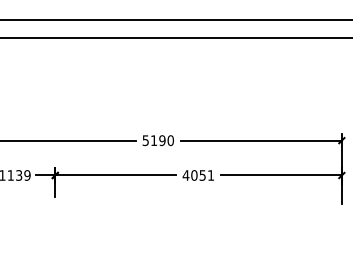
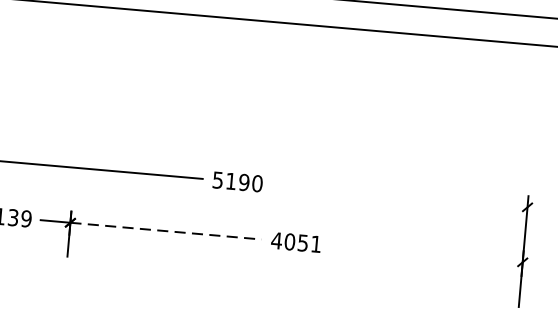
line: (260, 140) -> (399, 195), removed
line: (115, 175) -> (165, 231), solid -> dashed
line: (280, 175) -> (425, 253), removed

